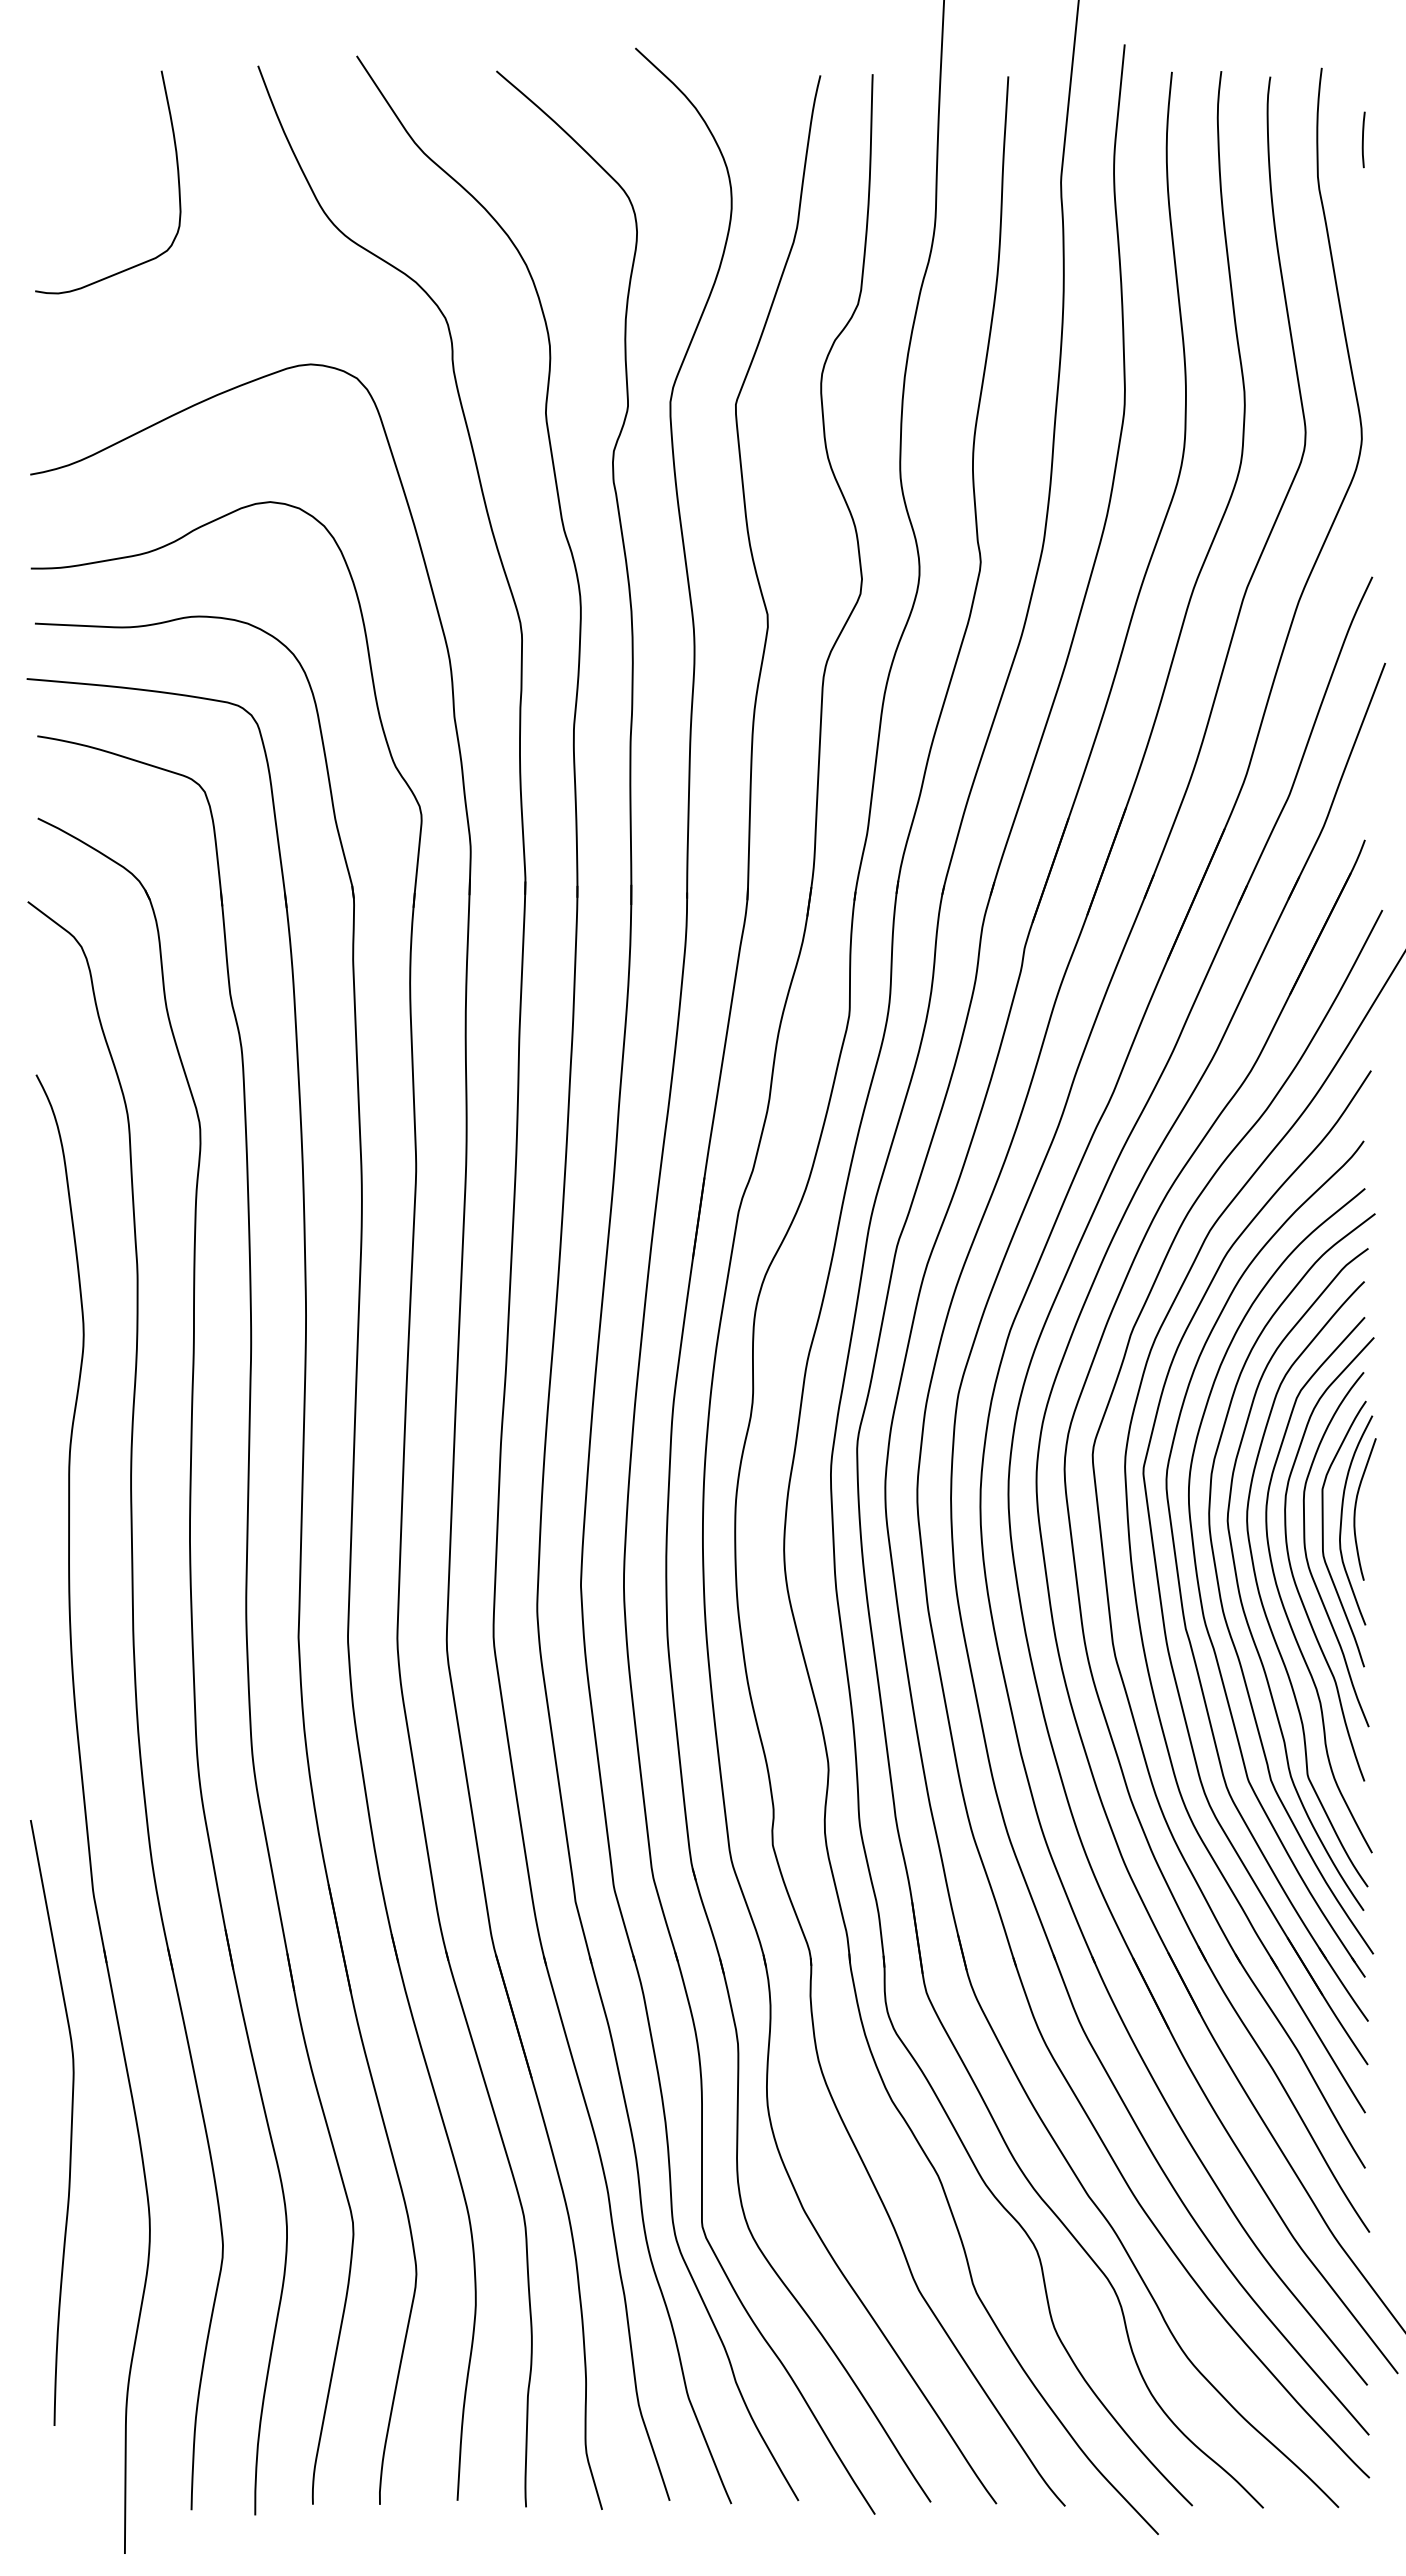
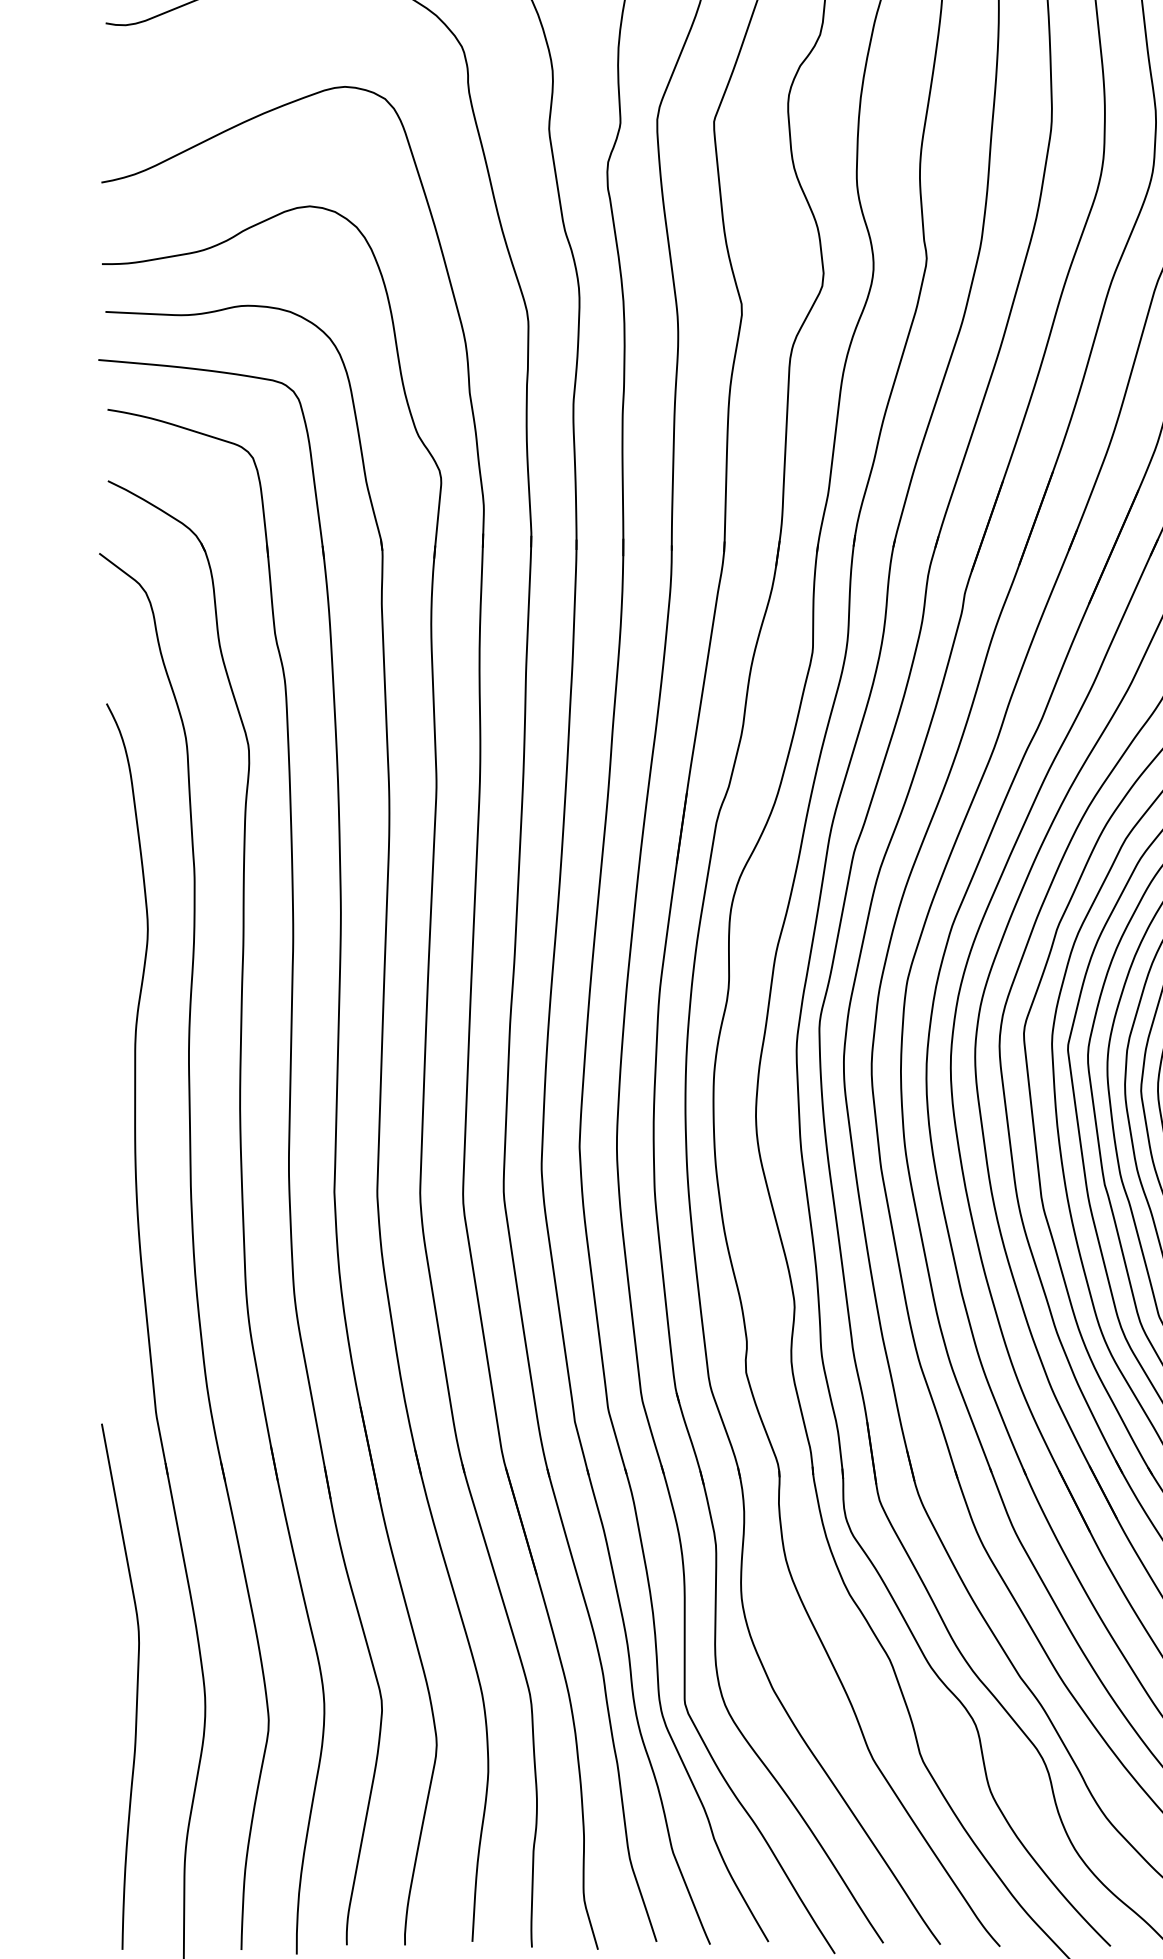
curve: (70, 2125) -> (136, 1688), moved

